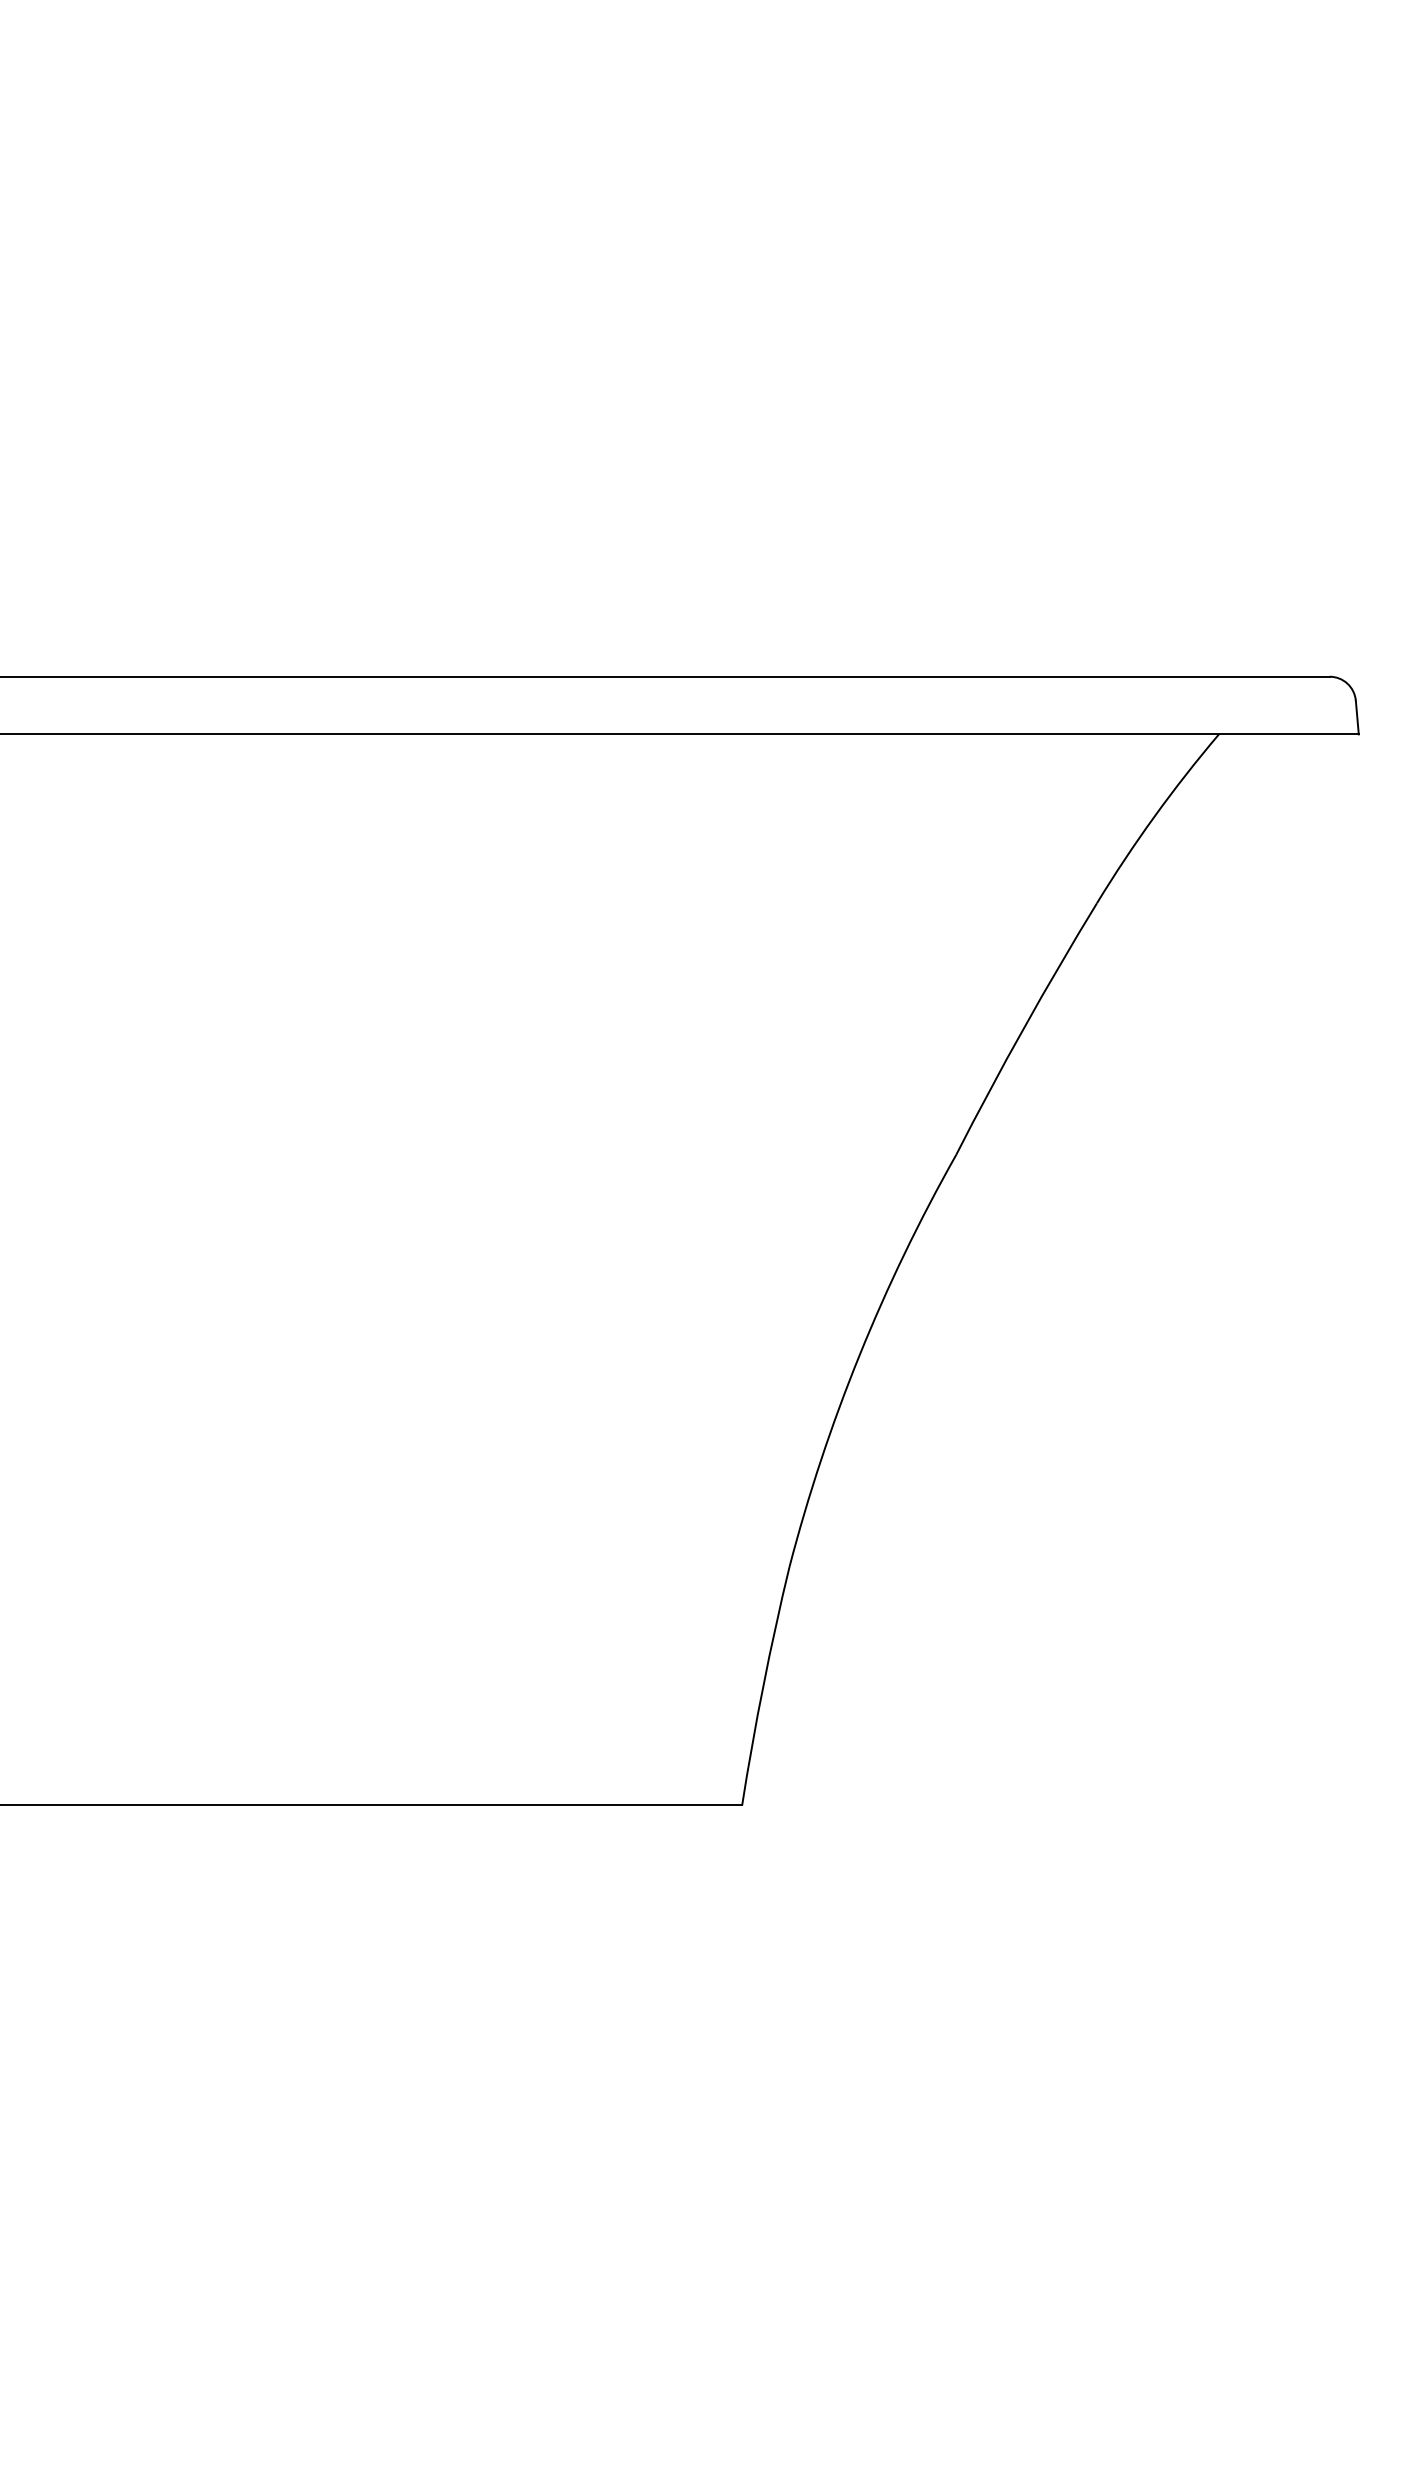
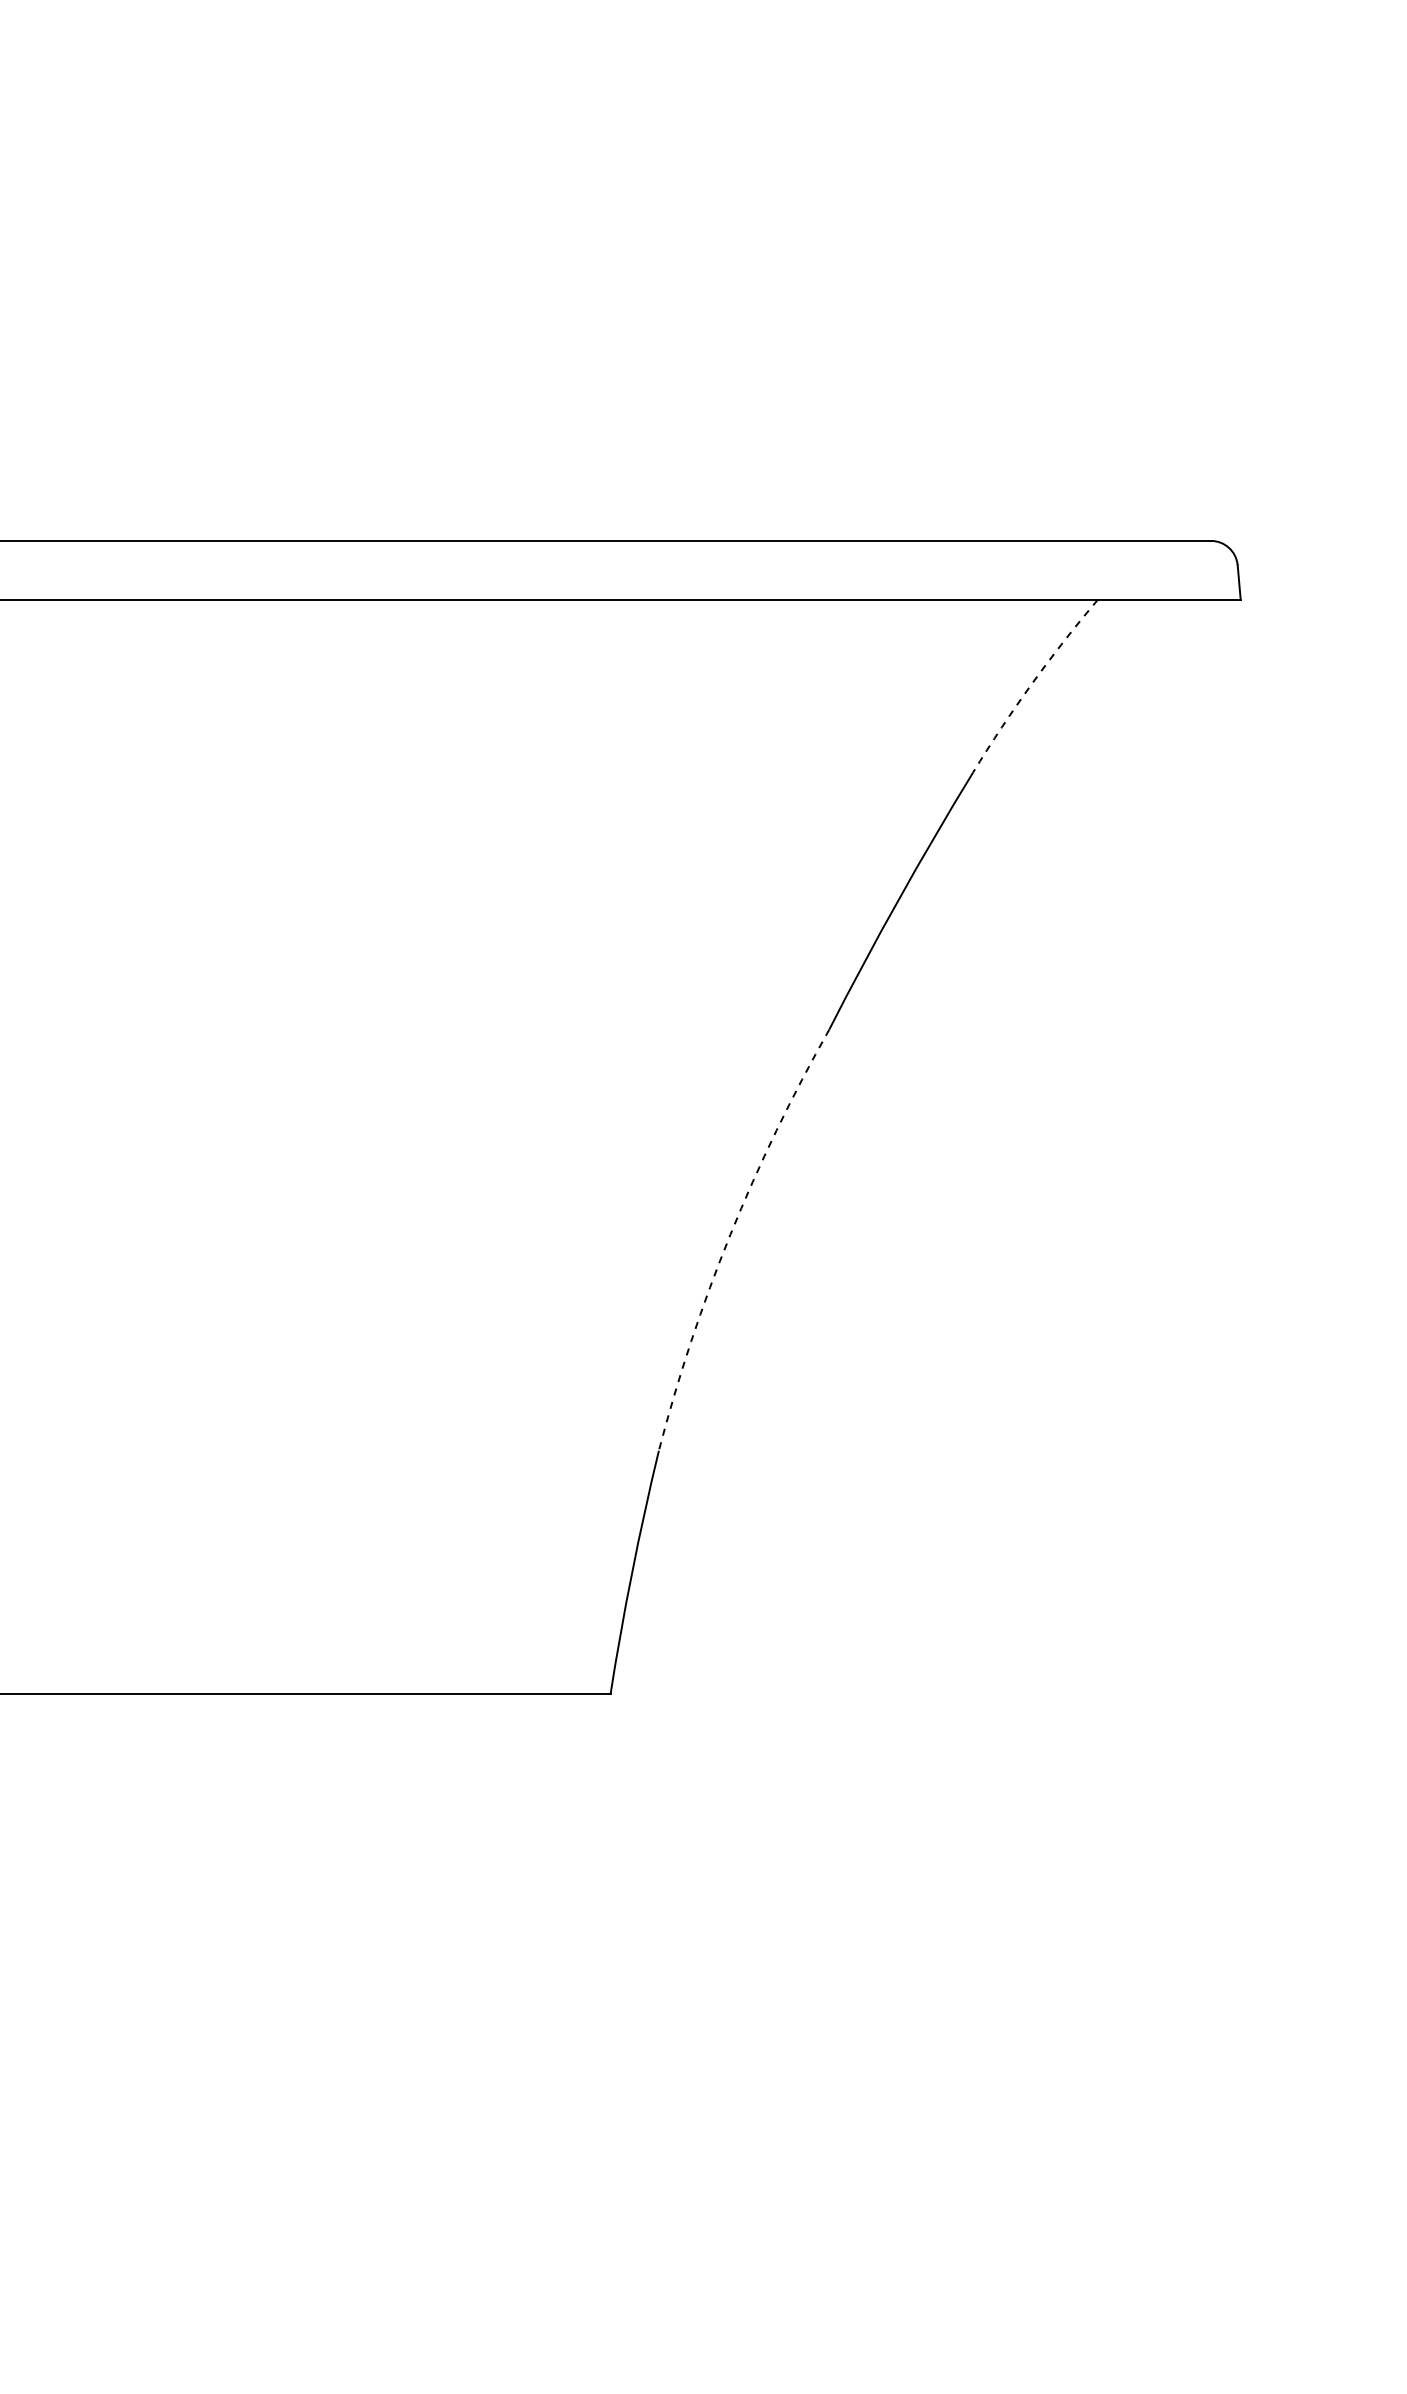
arc: (1154, 816) -> (1031, 683), solid -> dashed
arc: (859, 1355) -> (730, 1234), solid -> dashed

